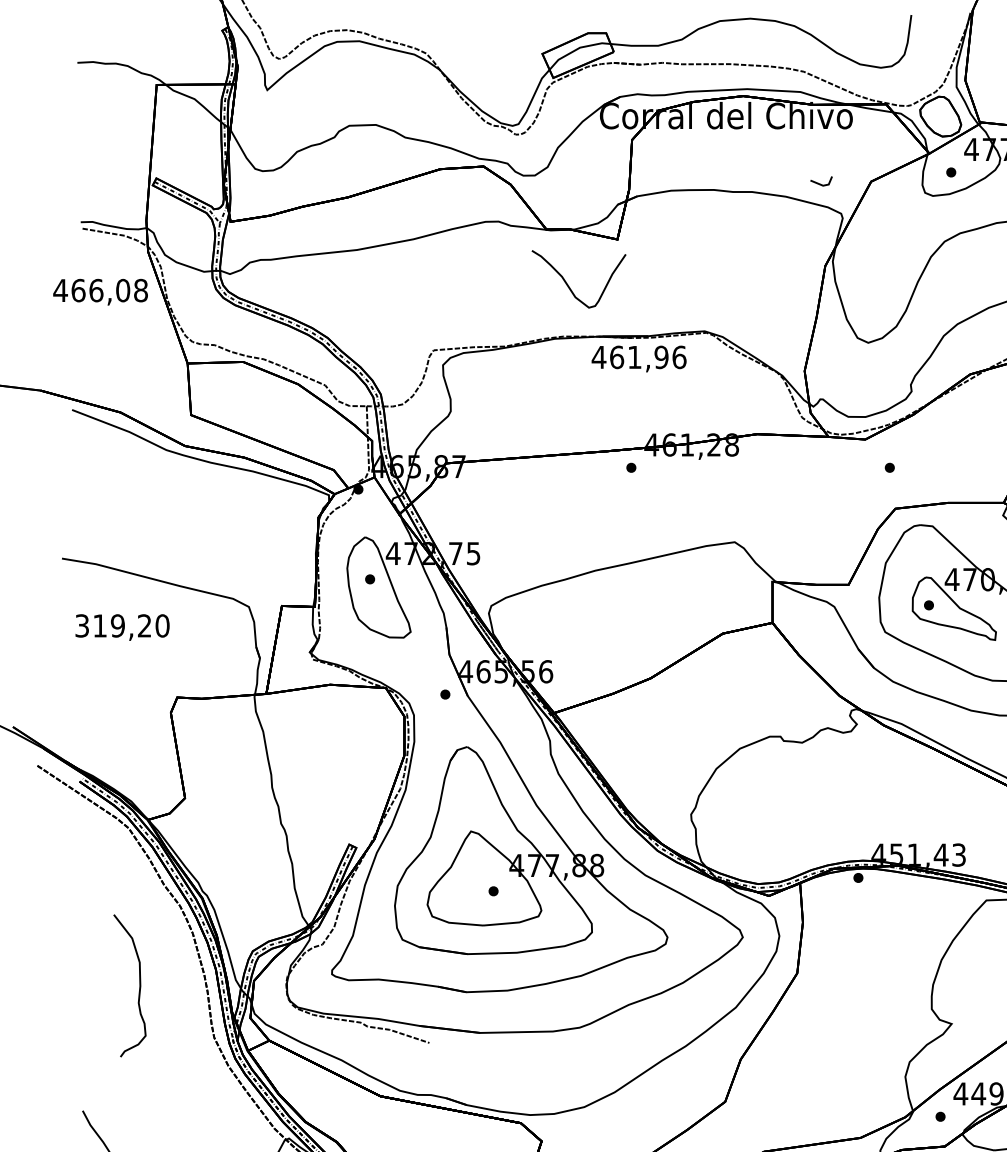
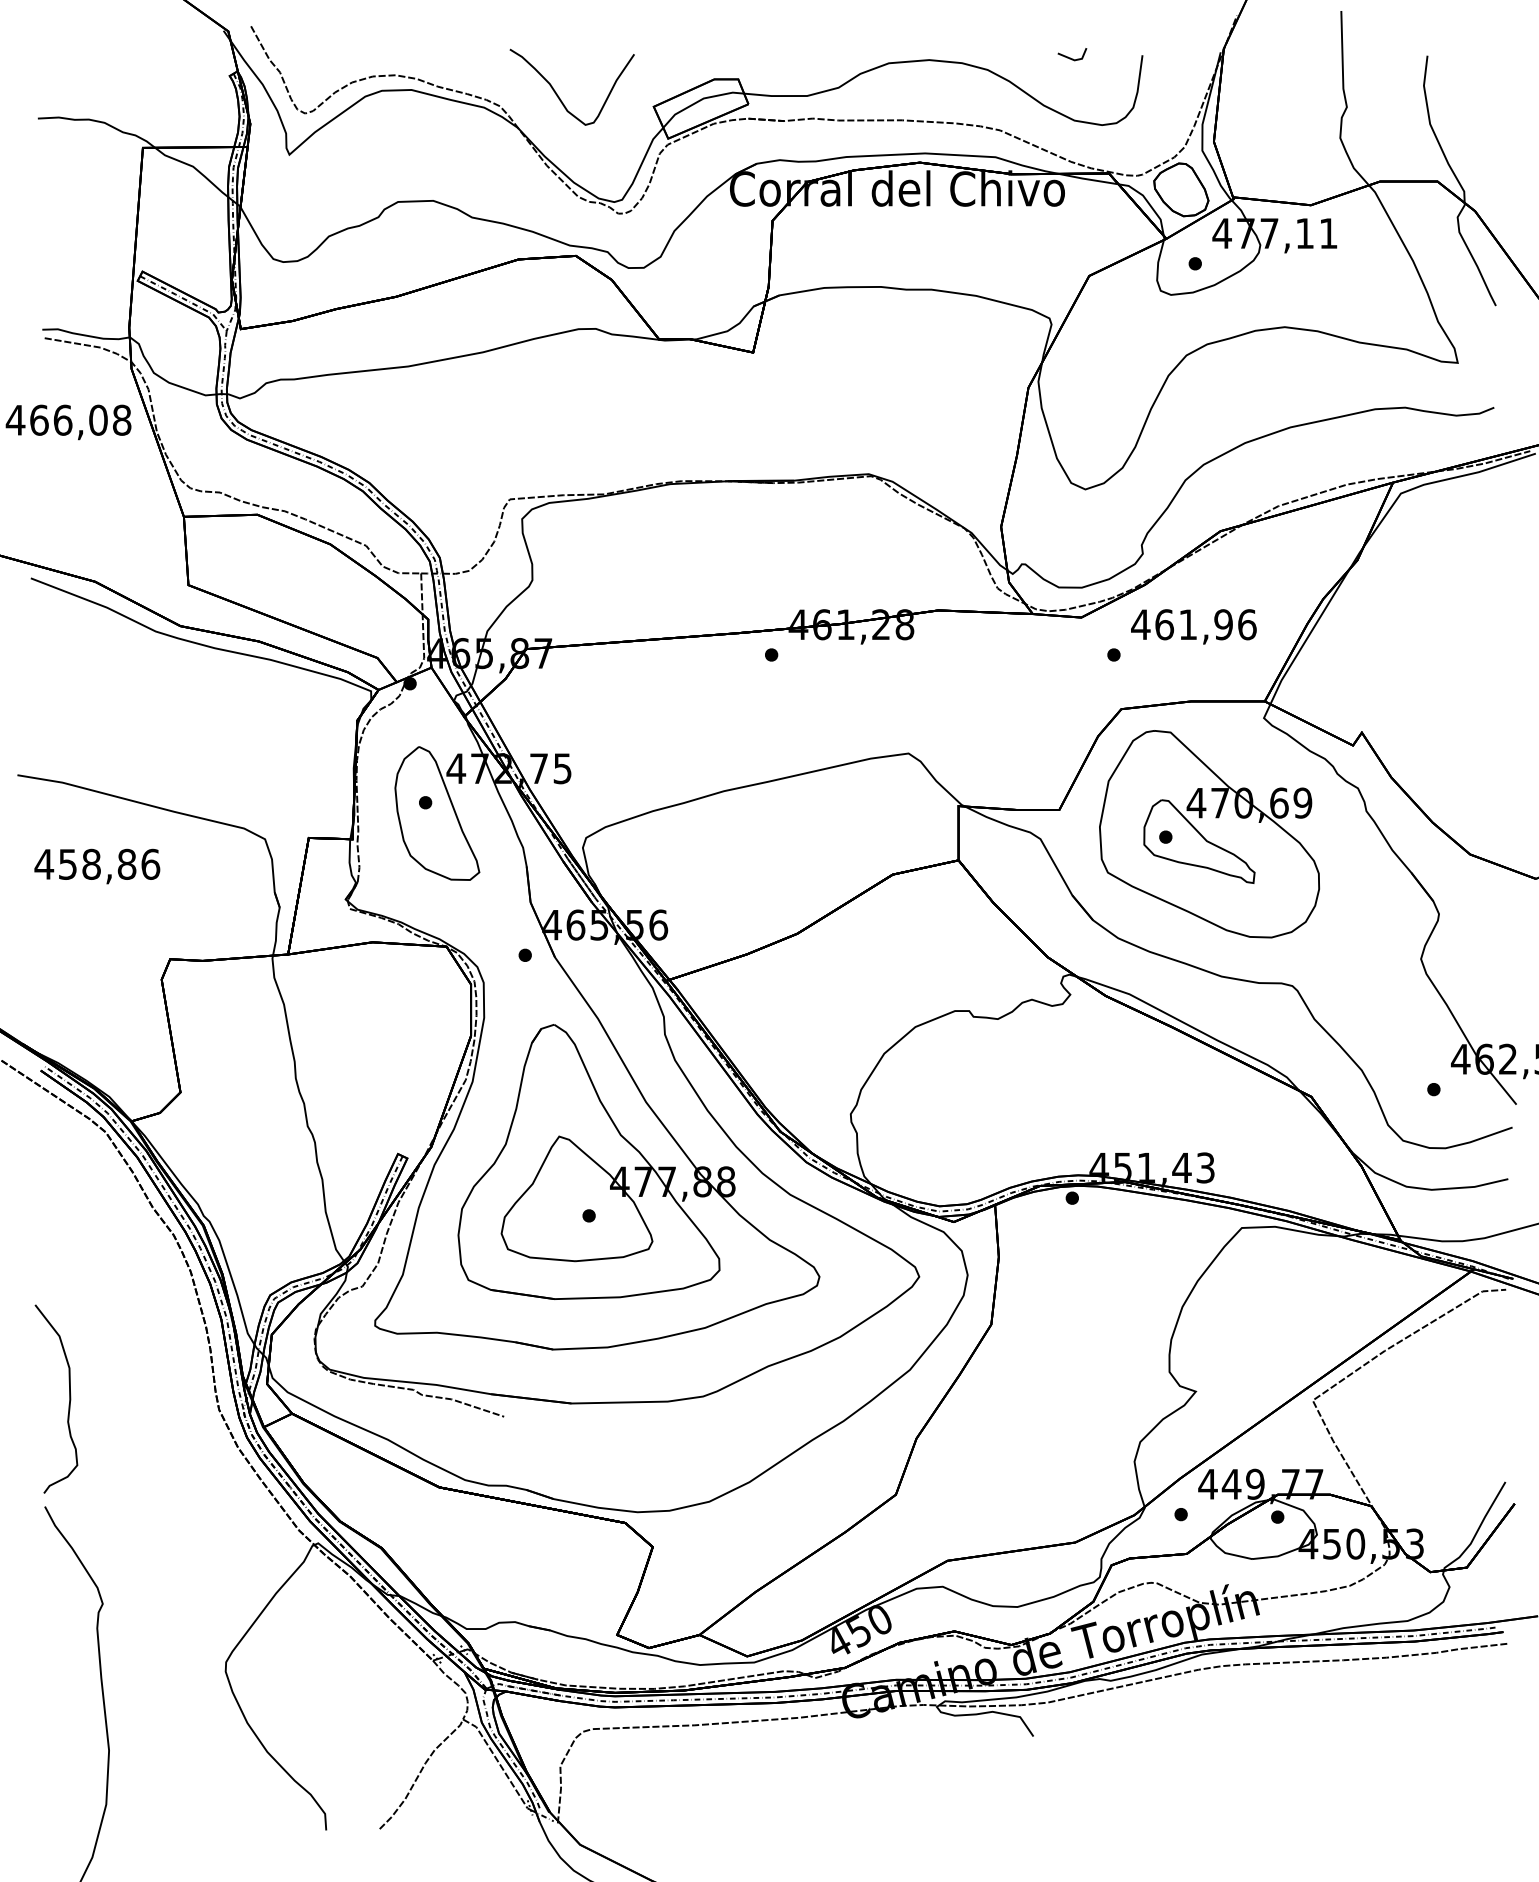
line: (820, 183) -> (1070, 57), moved
curve: (569, 286) -> (559, 96), moved
text: (638, 358) -> (1193, 626), moved
text: (122, 625) -> (97, 863), 319,20 -> 458,86
curve: (139, 985) -> (69, 1398), moved

